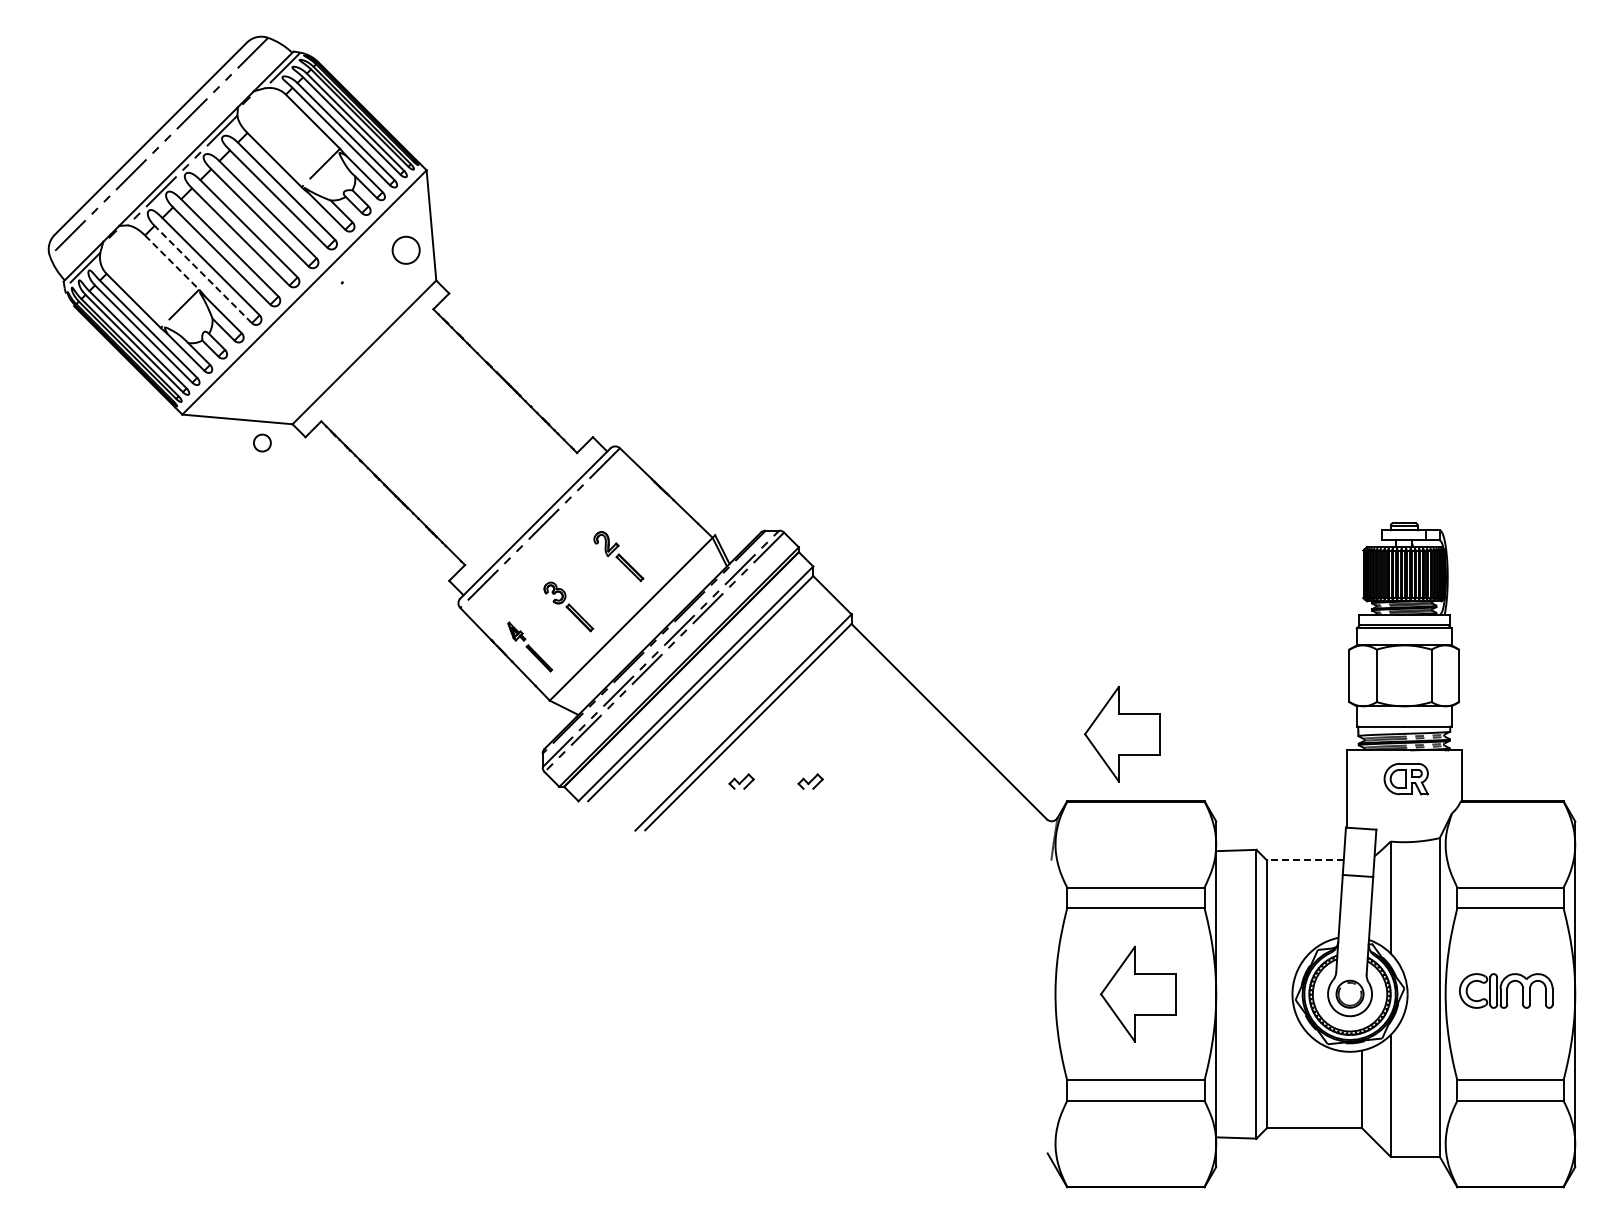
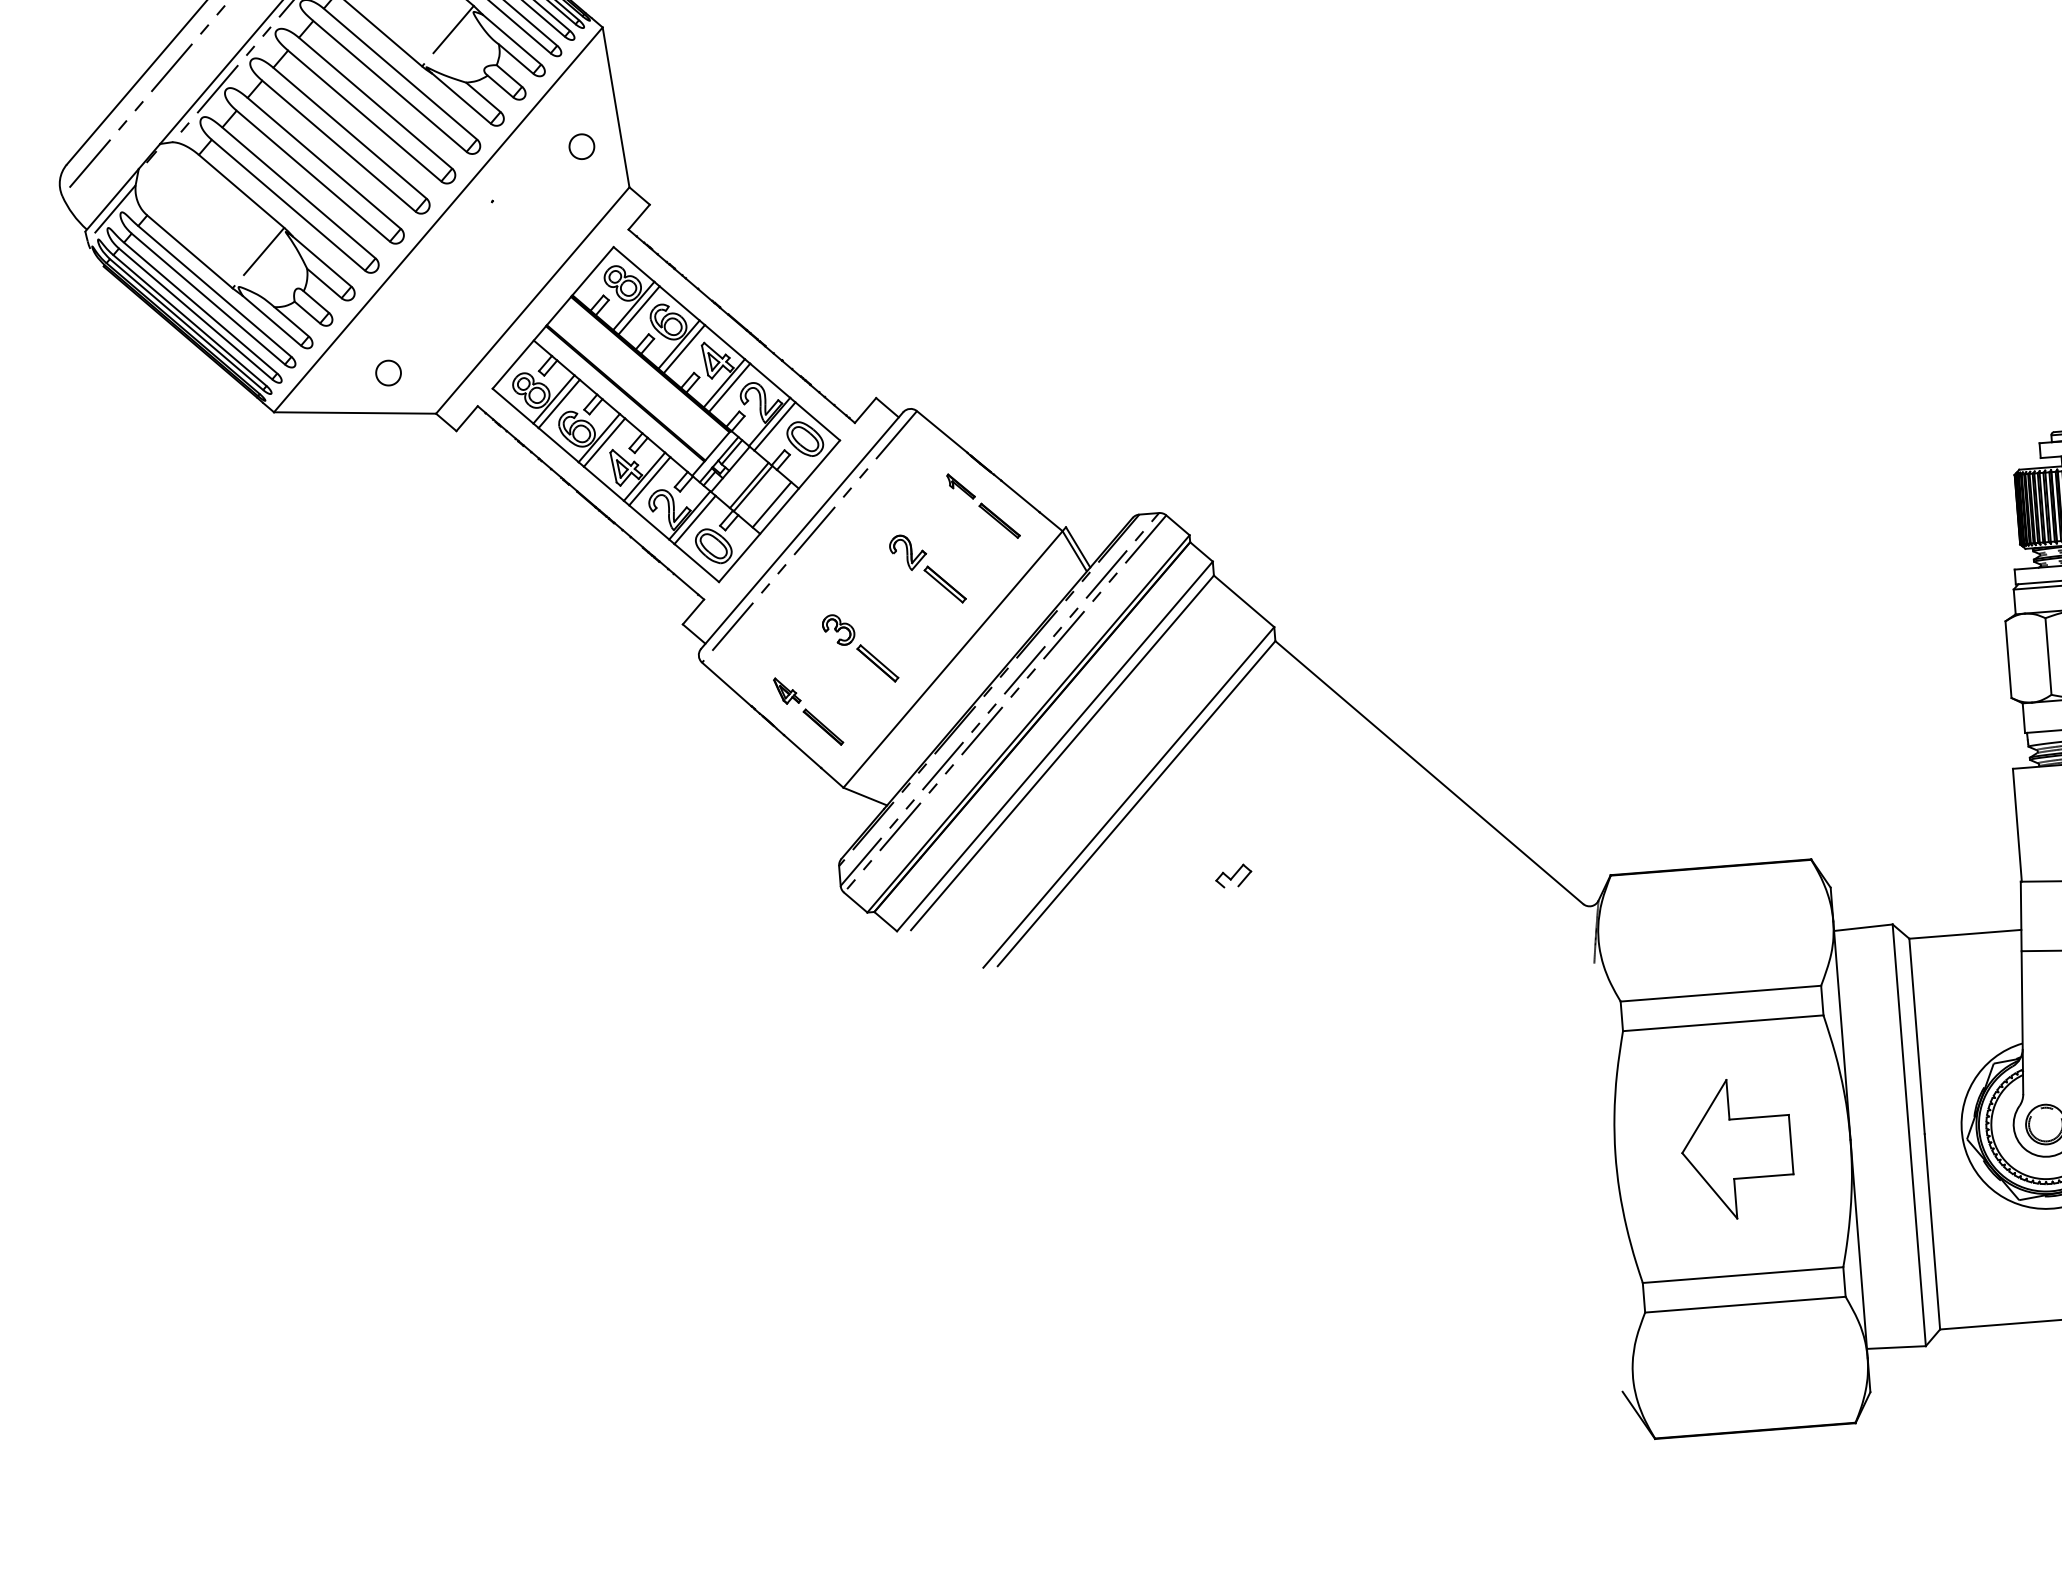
part: (405, 250) -> (581, 146), size x0.62
line: (172, 262) -> (242, 191), dashed -> solid
line: (203, 274) -> (288, 205), dashed -> solid
part: (449, 437) -> (666, 414), added
part: (262, 442) -> (388, 372), moved
part: (660, 516) -> (983, 506), added
part: (1122, 733) -> (1683, 769), removed
part: (741, 781) -> (1132, 883), removed
line: (1304, 860) -> (1964, 934), dashed -> solid

